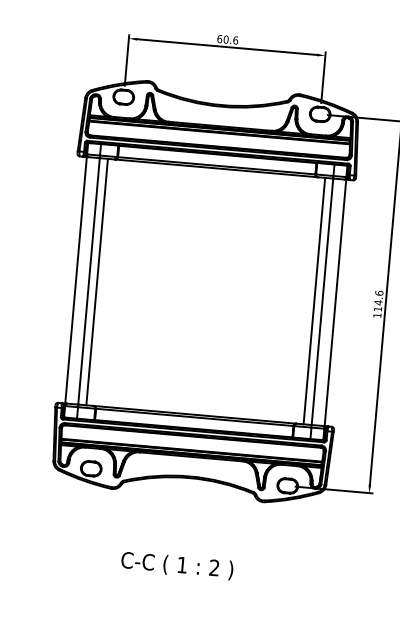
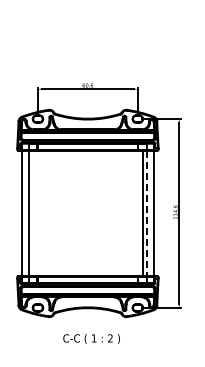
line: (96, 282) -> (32, 213), removed
line: (323, 301) -> (147, 213), solid -> dashed
text: (177, 564) -> (91, 338), moved

